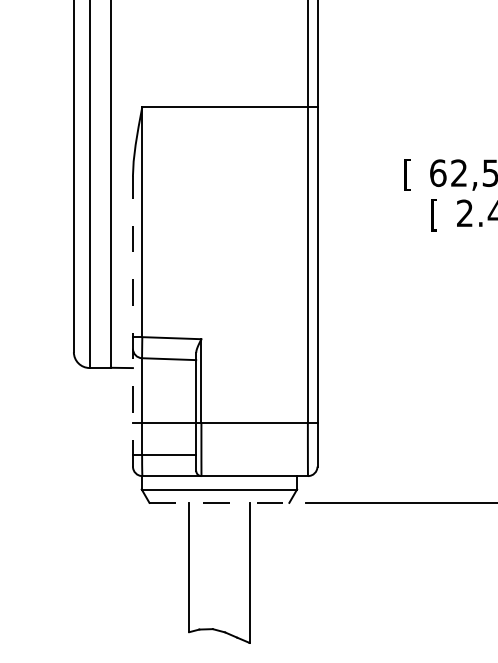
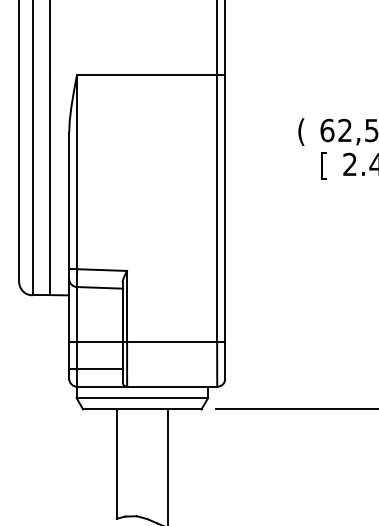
text: (406, 174) -> (300, 131), [ -> (
line: (132, 320) -> (68, 255), dashed -> solid
line: (219, 502) -> (142, 409), dashed -> solid

